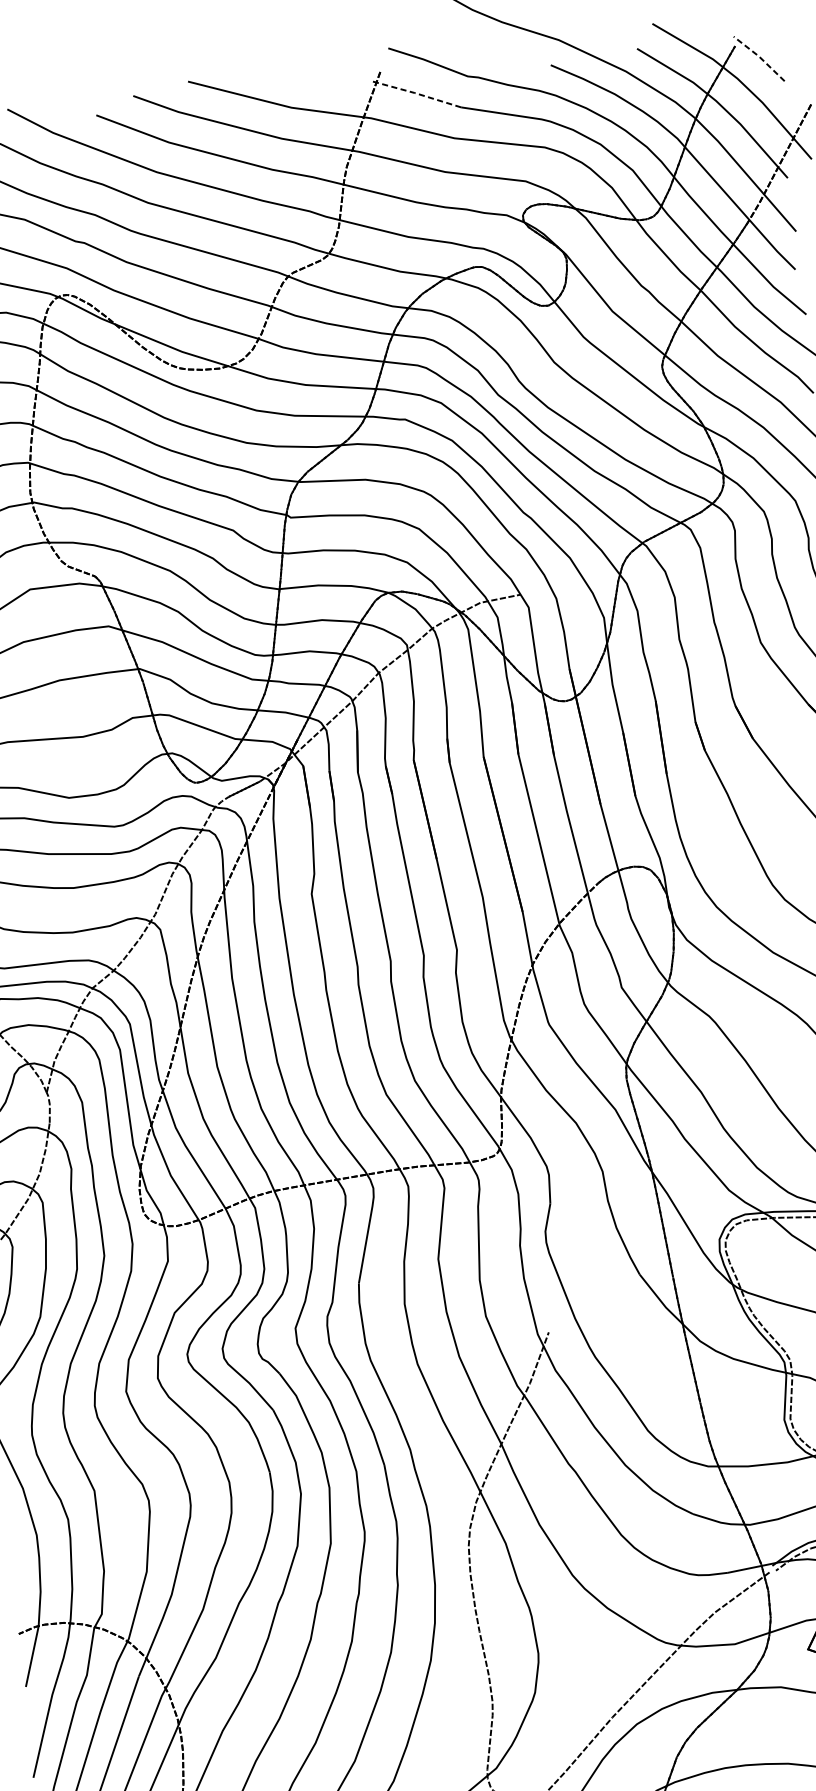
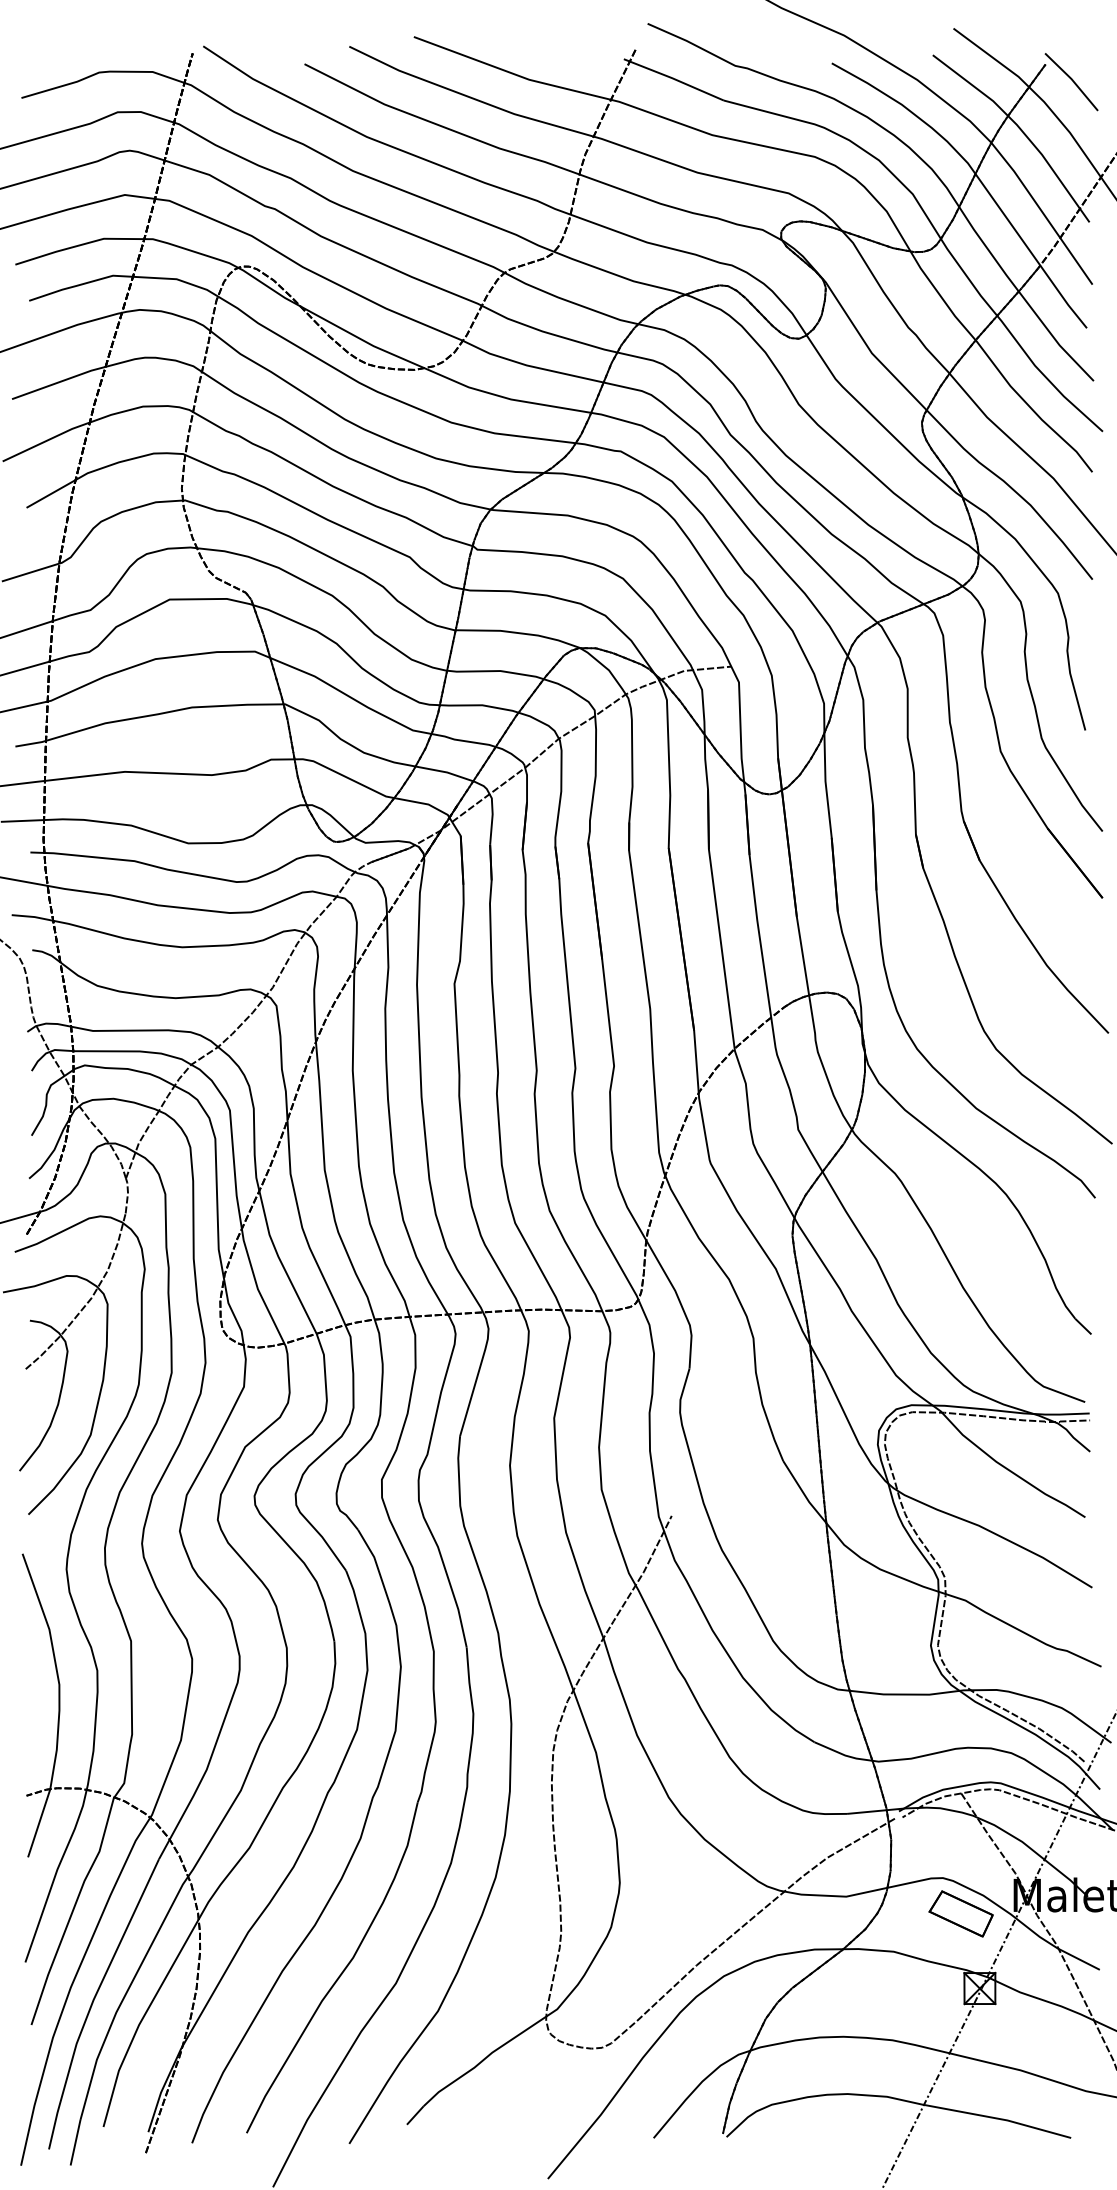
line: (759, 57) -> (1072, 80), dashed -> solid
line: (415, 93) -> (673, 78), dashed -> solid

